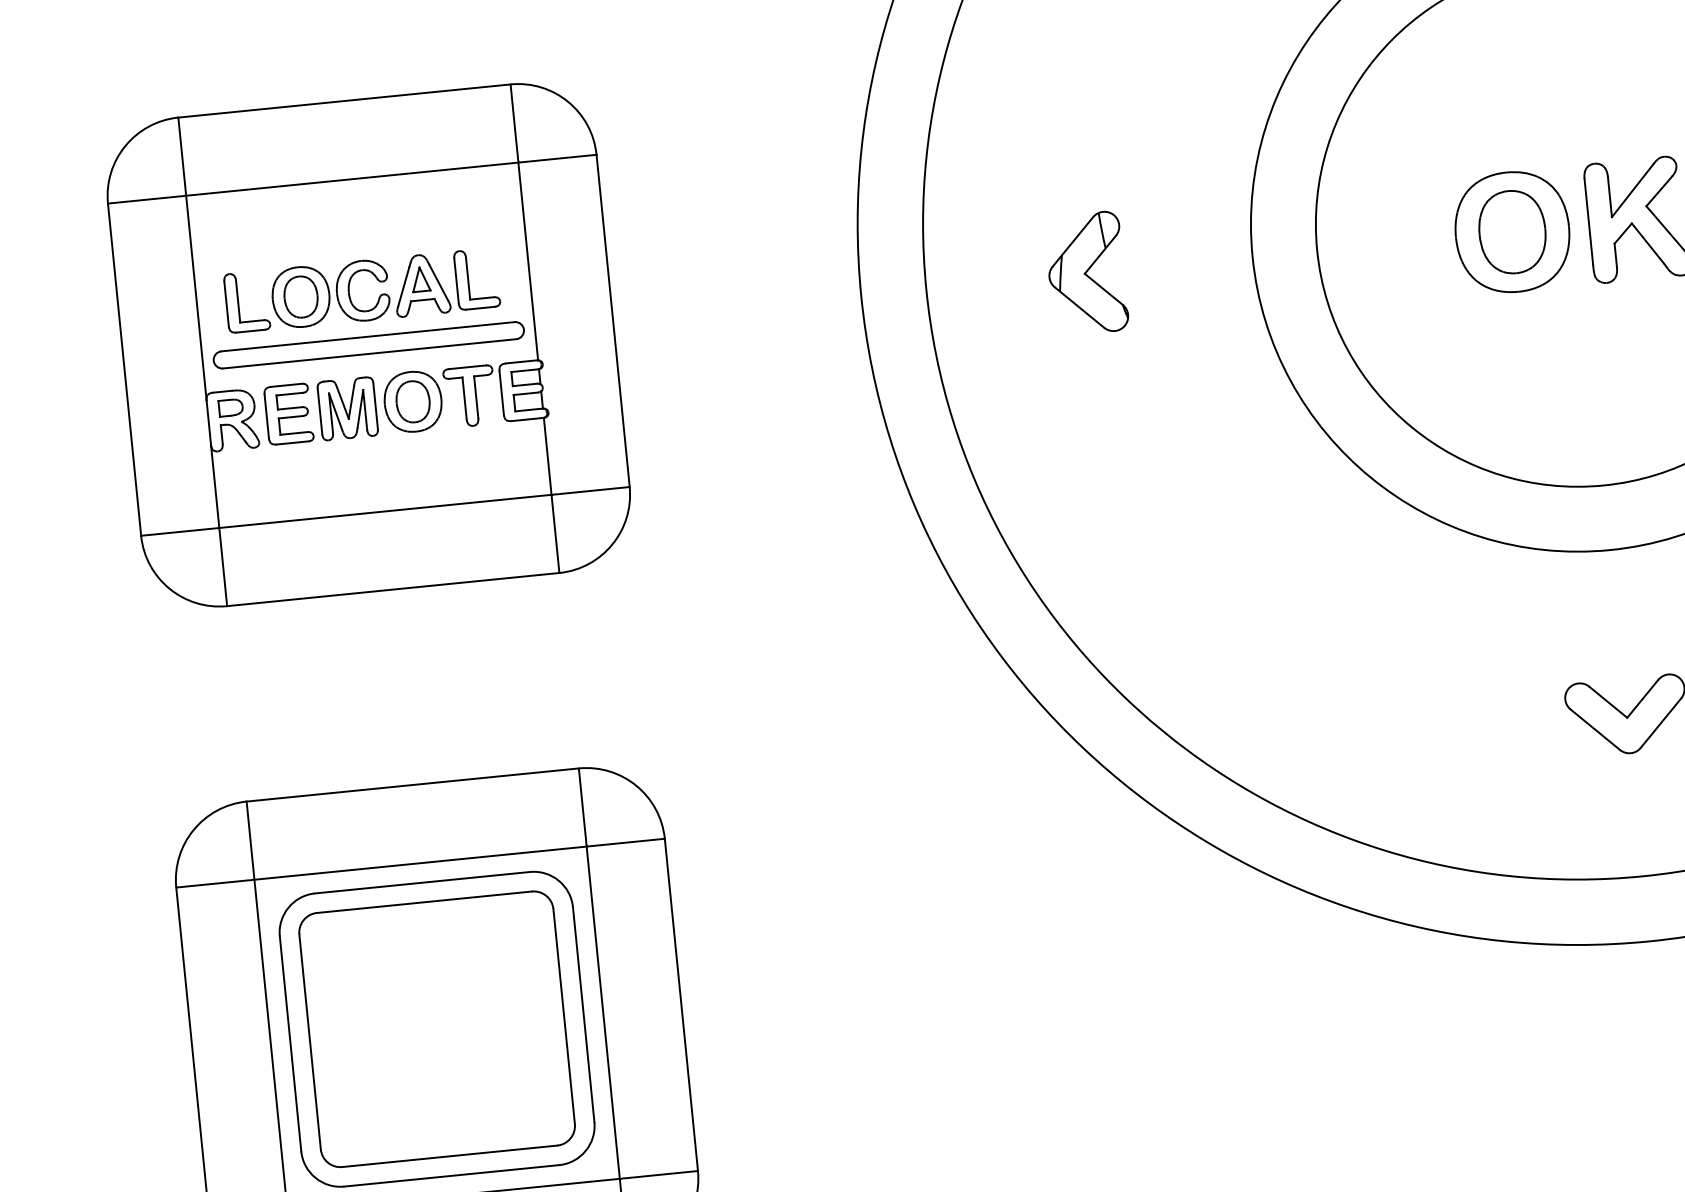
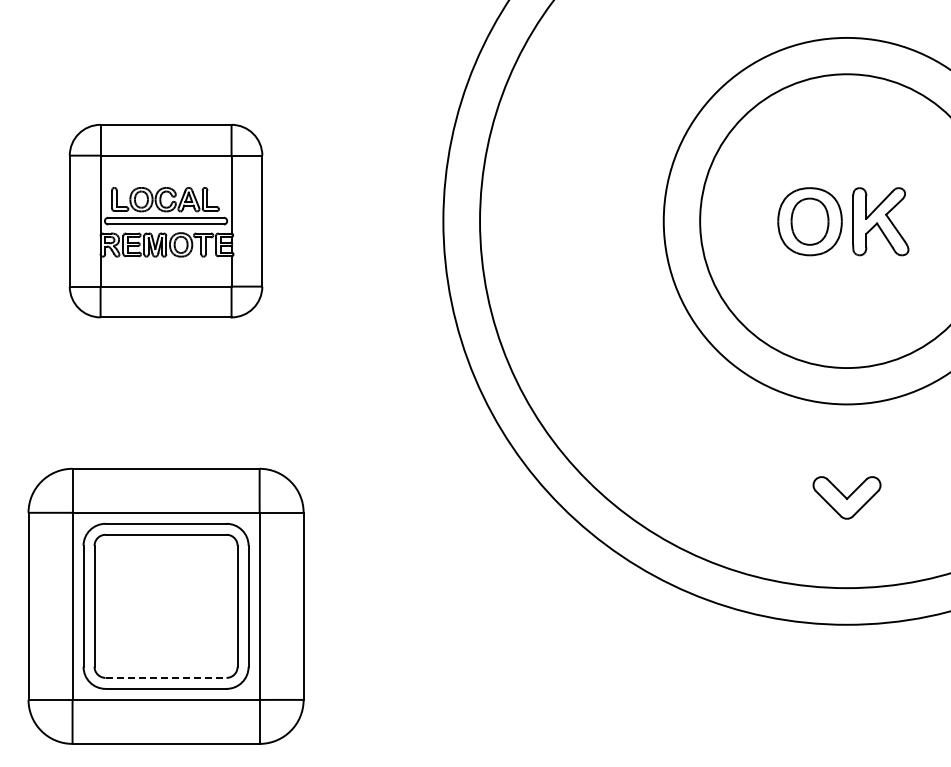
part: (1085, 272) -> (569, 220), removed
part: (367, 344) -> (165, 220), size x0.7
line: (450, 1155) -> (166, 677), solid -> dashed

